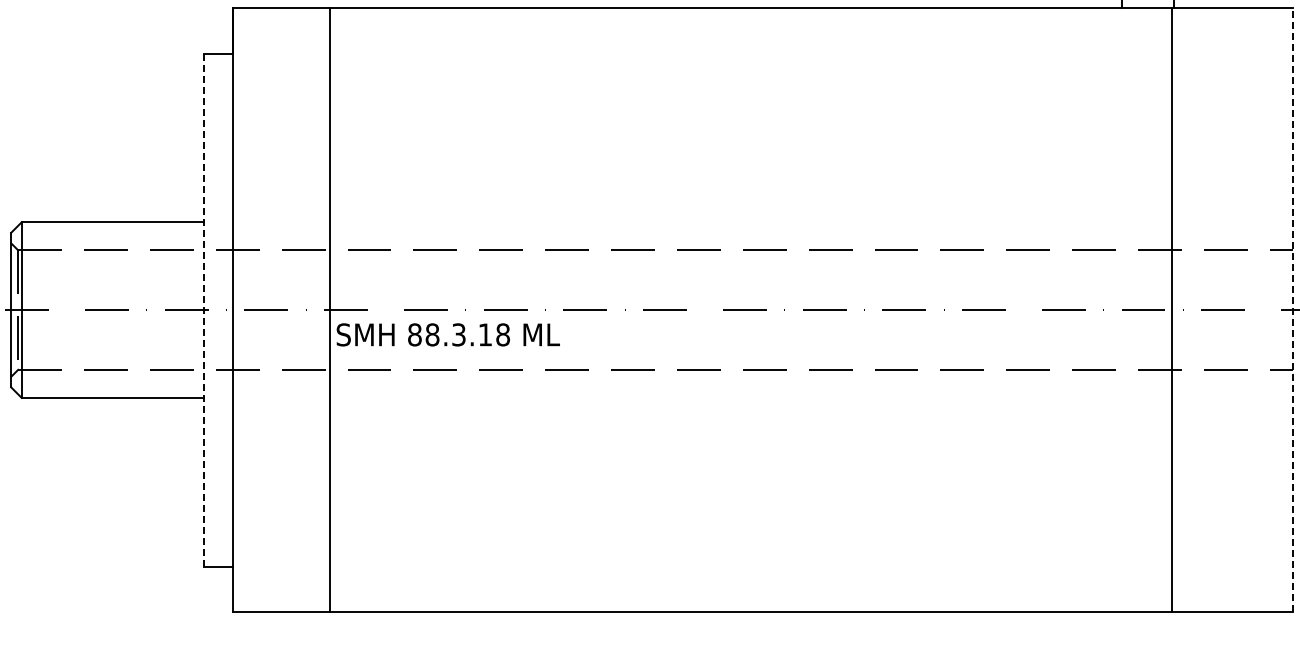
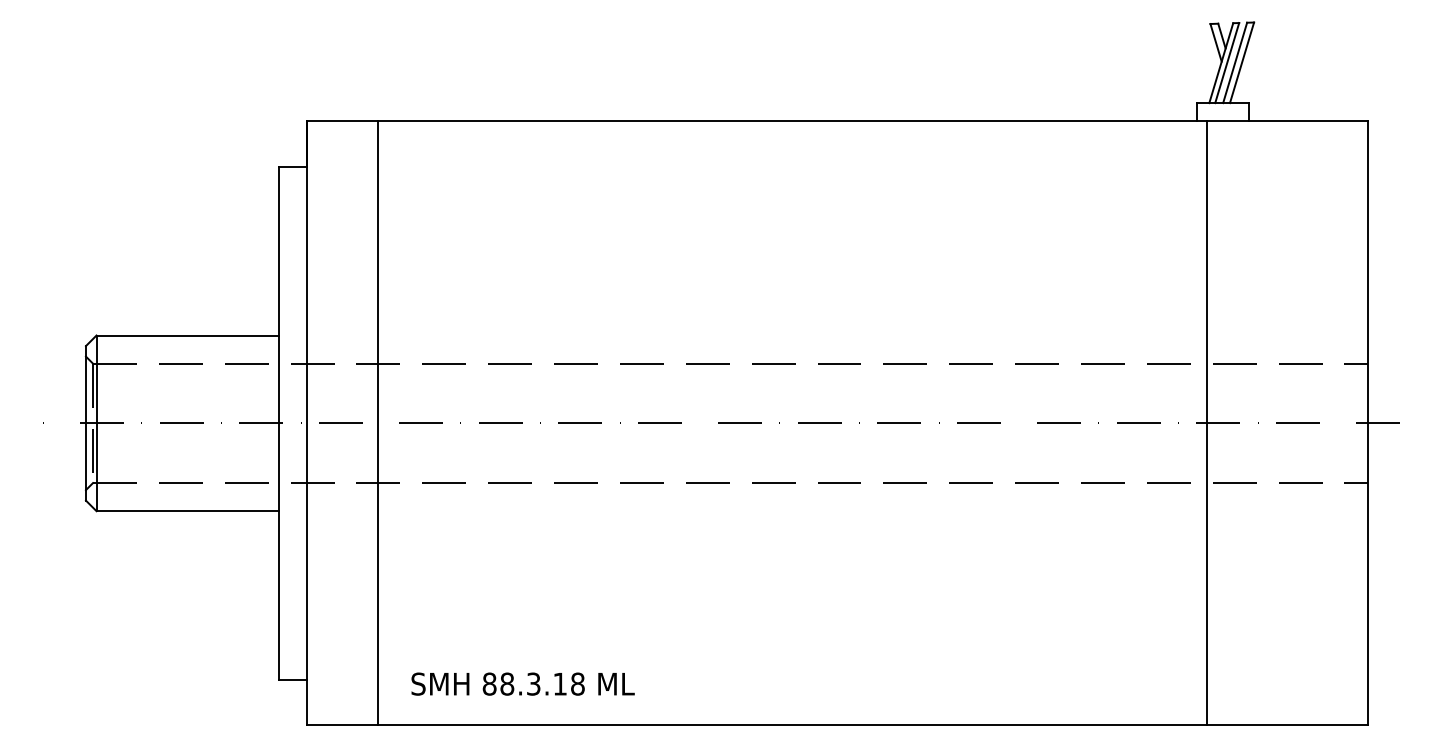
line: (204, 309) -> (279, 422), dashed -> solid
line: (1293, 309) -> (1368, 422), dashed -> solid
line: (329, 310) -> (377, 423), moved
line: (1171, 310) -> (1206, 423), moved
text: (447, 334) -> (522, 683), moved

